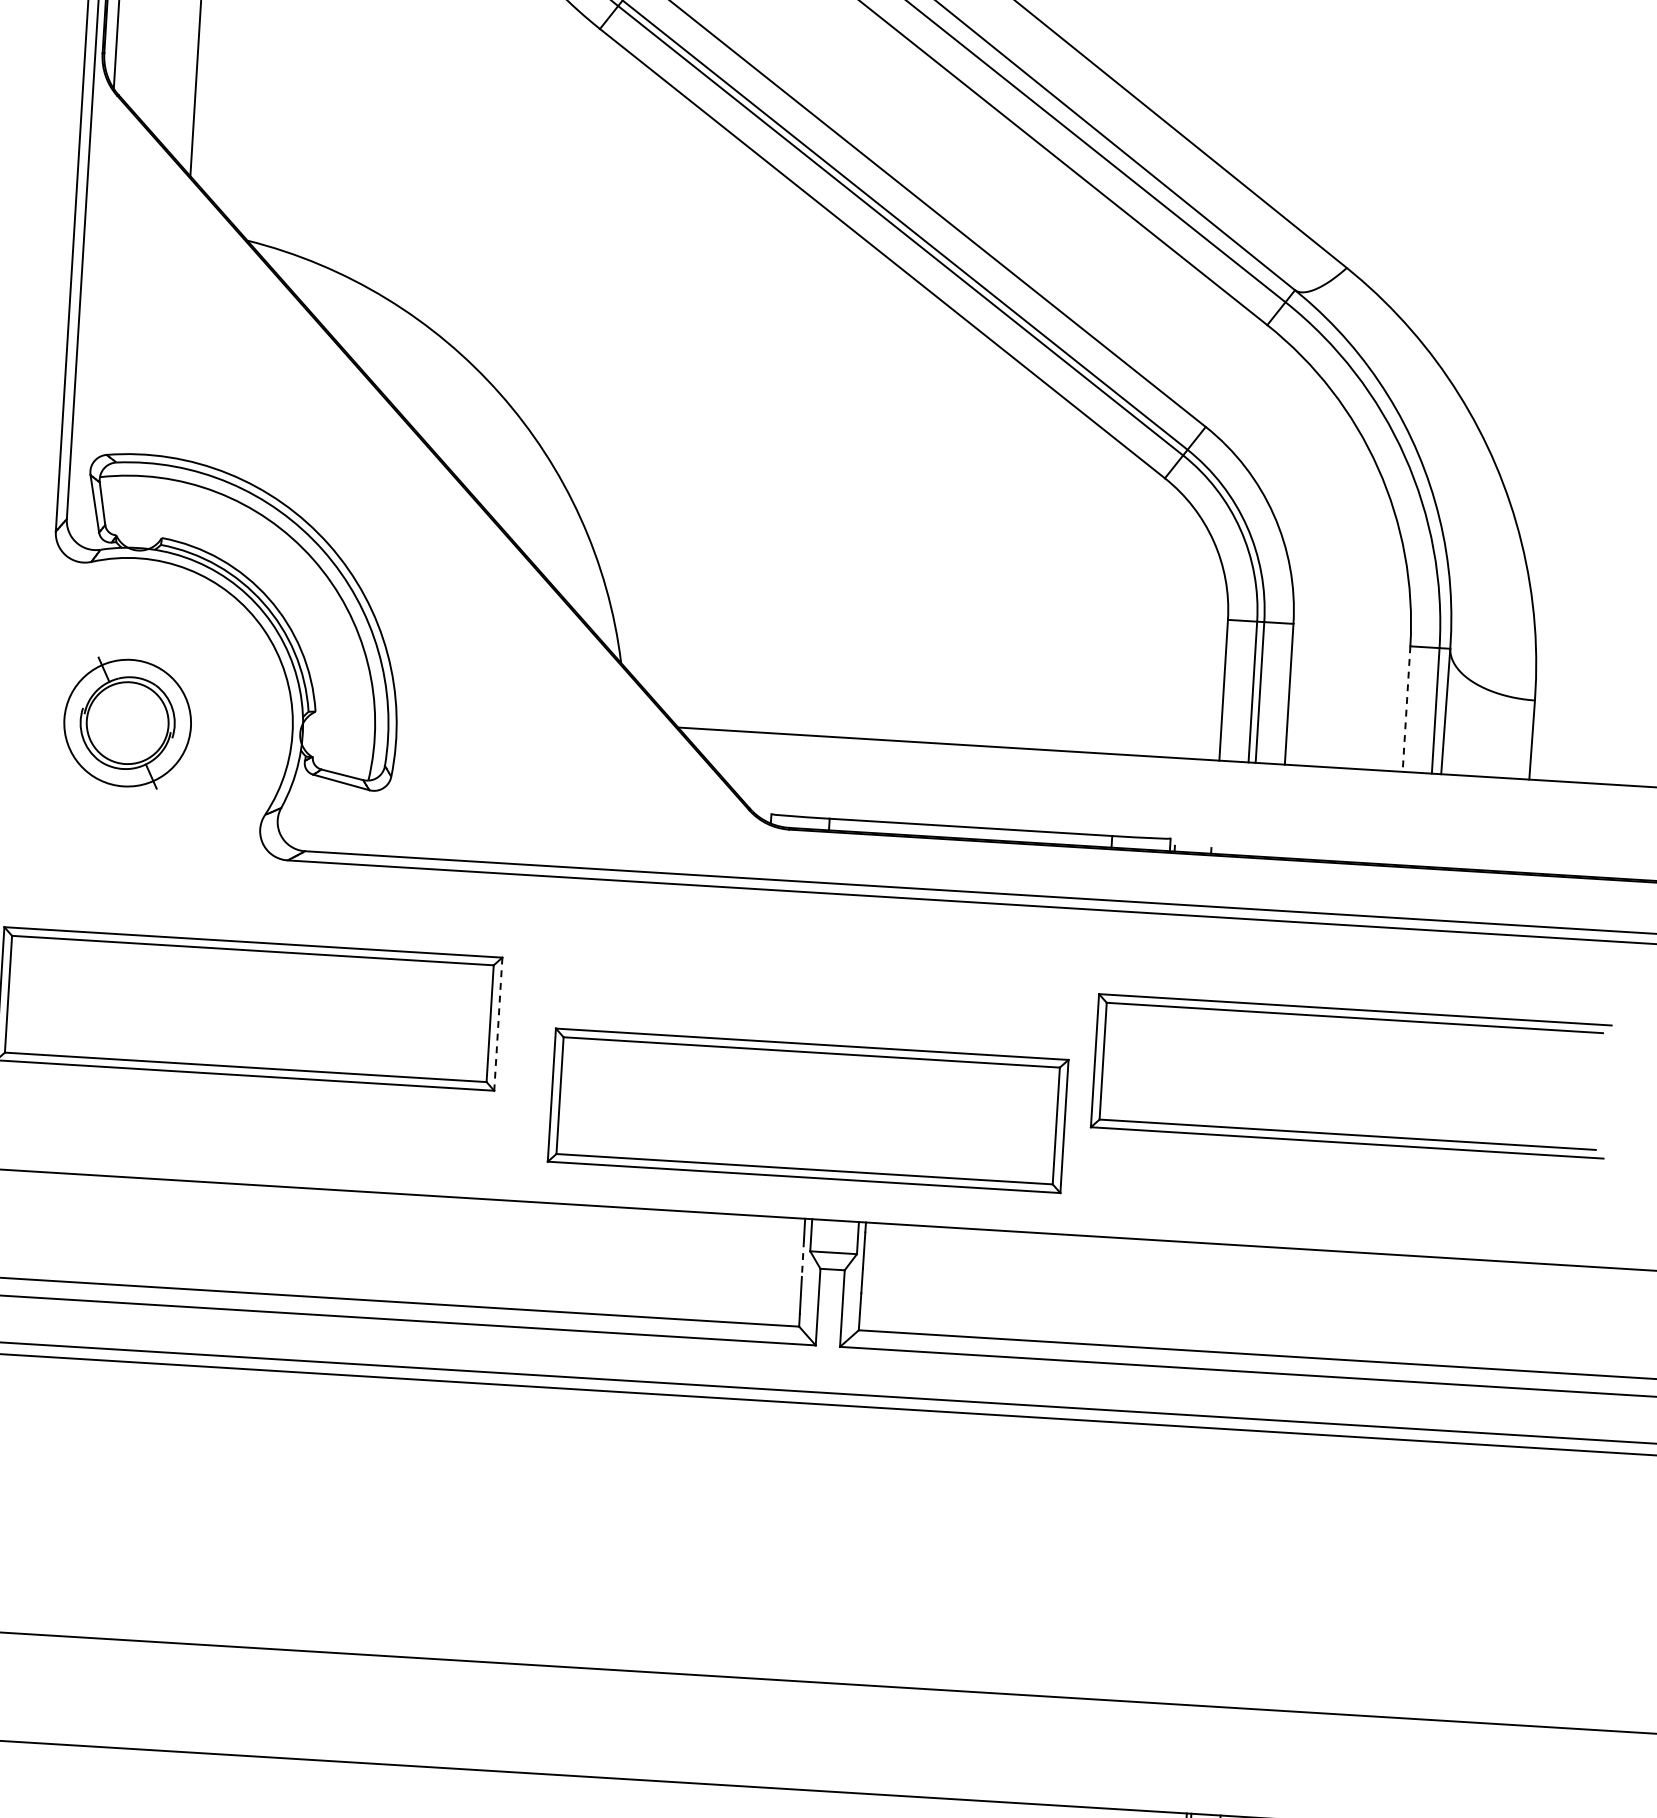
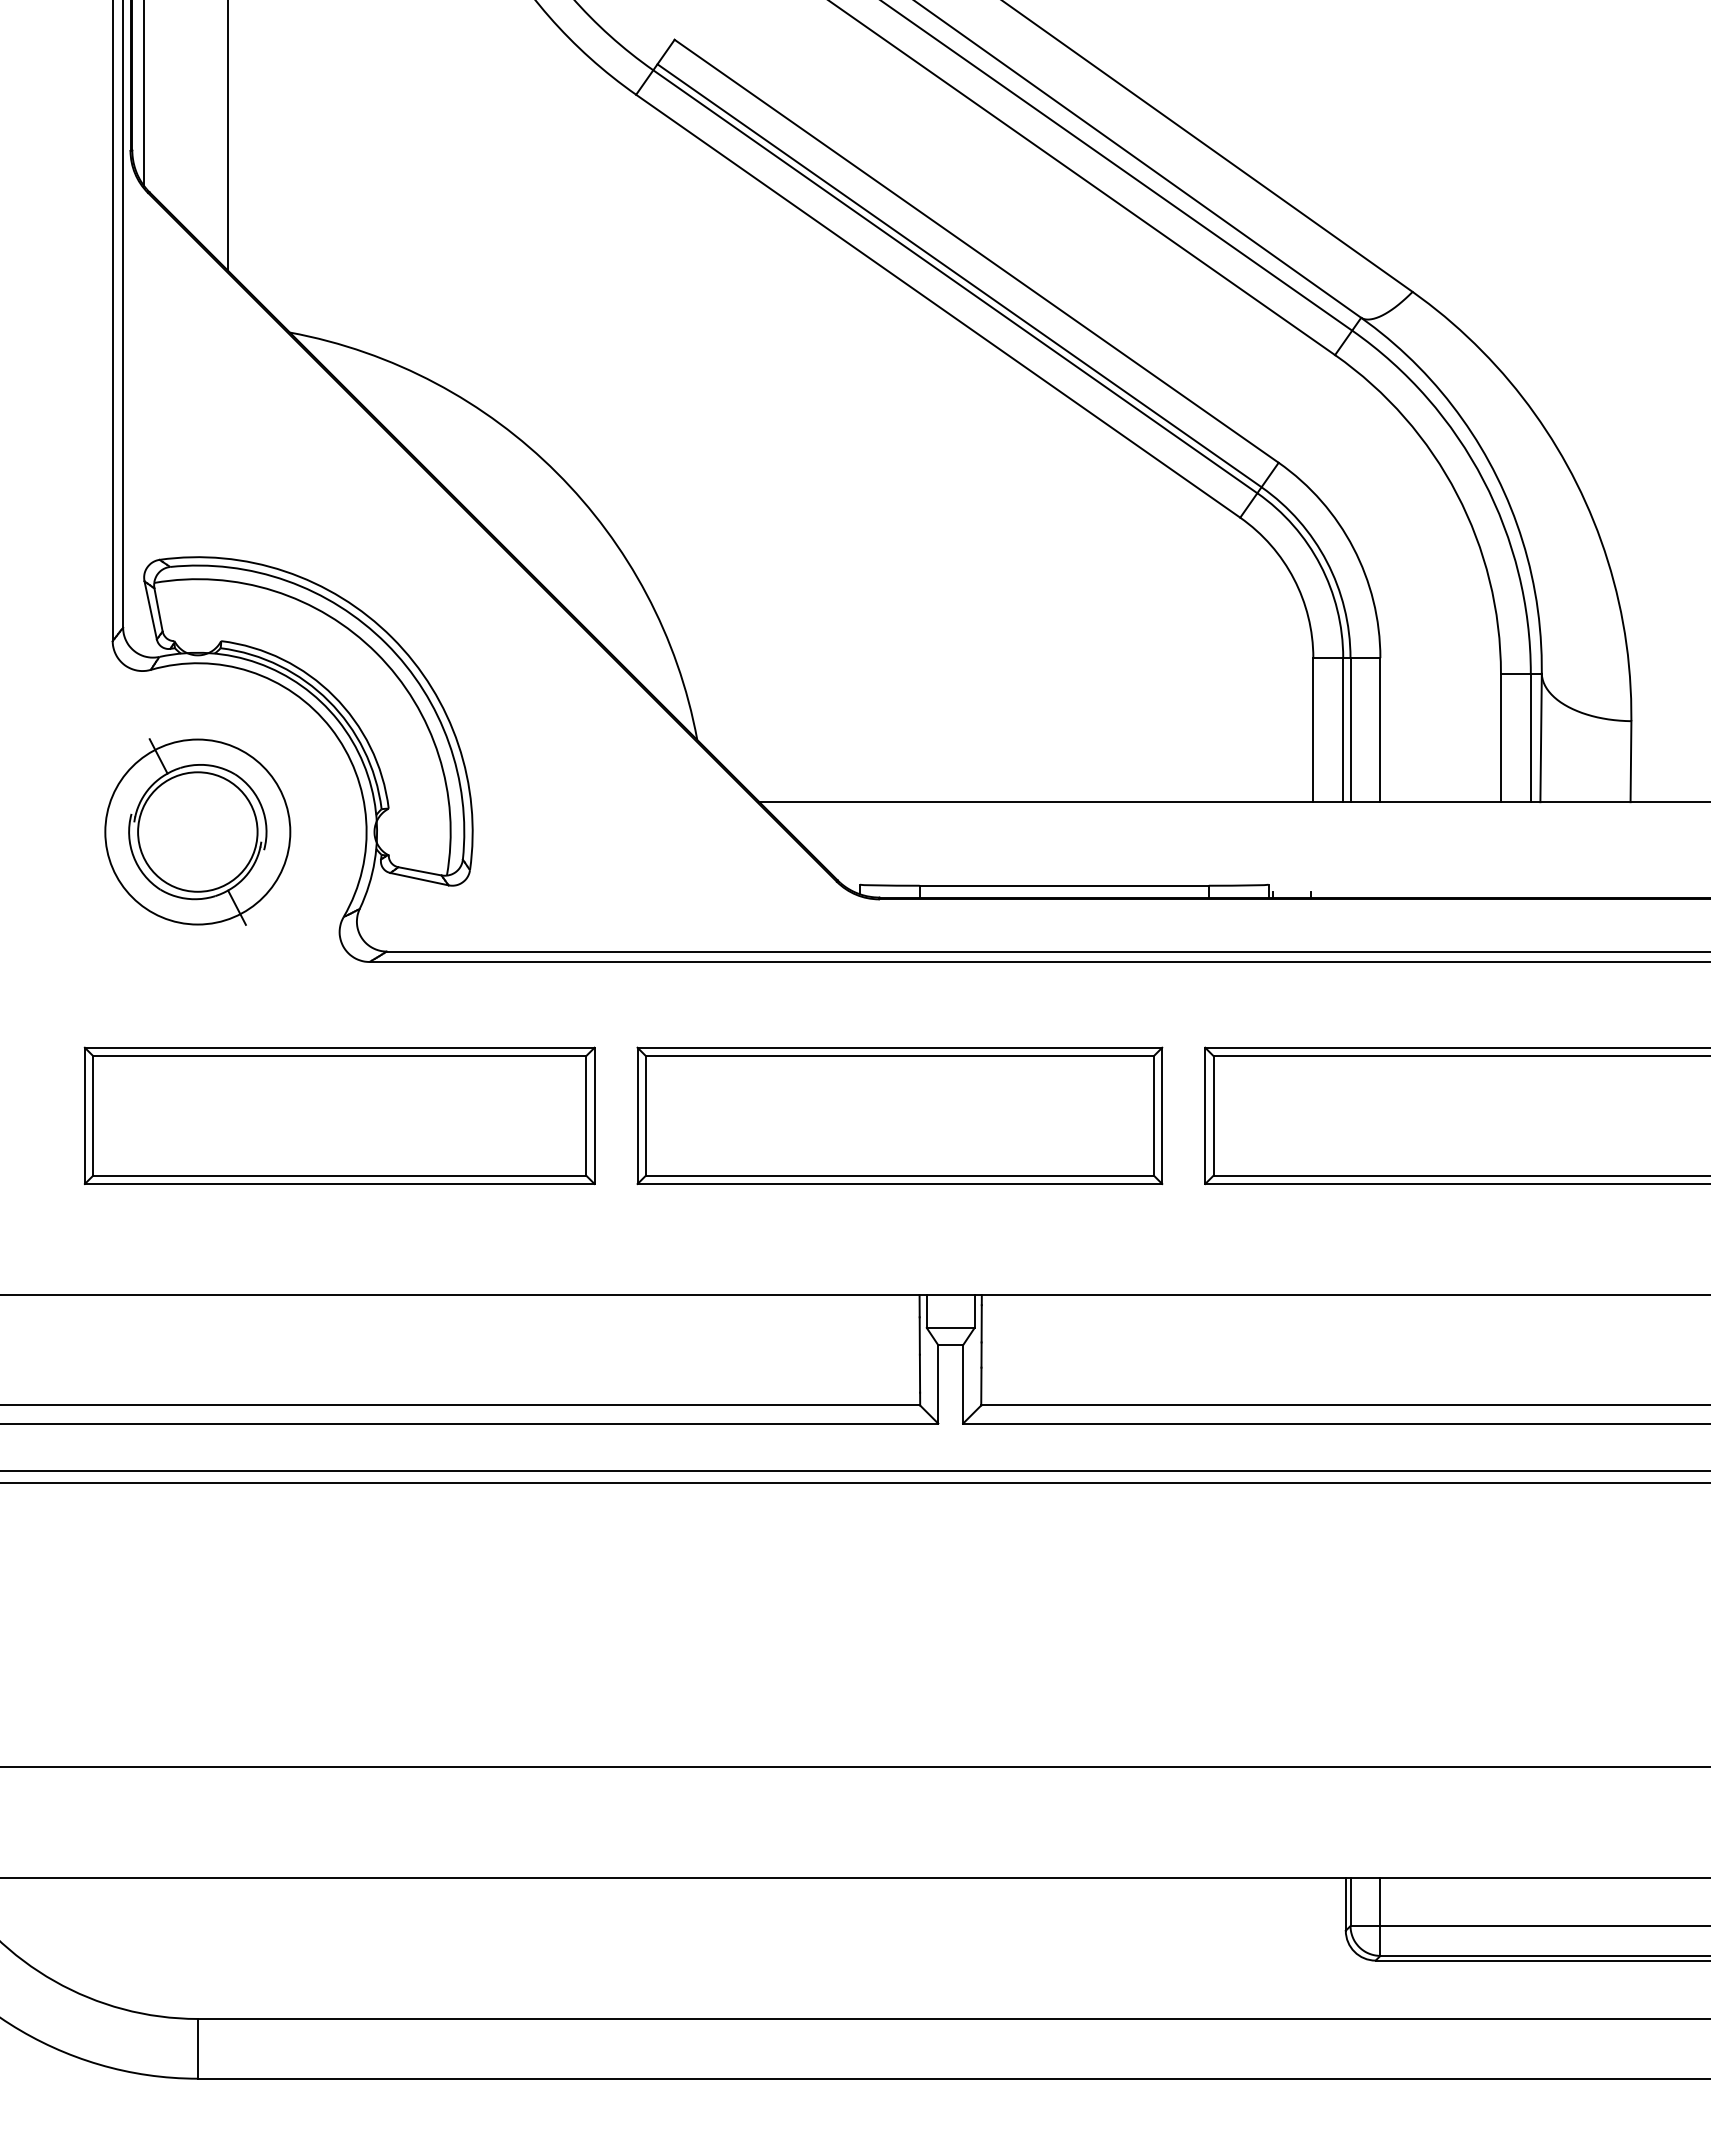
line: (1406, 709) -> (1500, 738), dashed -> solid
part: (127, 722) -> (197, 831), size x1.43
line: (498, 1024) -> (594, 1116), dashed -> solid
part: (807, 1110) -> (899, 1115), moved
line: (802, 1259) -> (919, 1336), dashed -> solid

